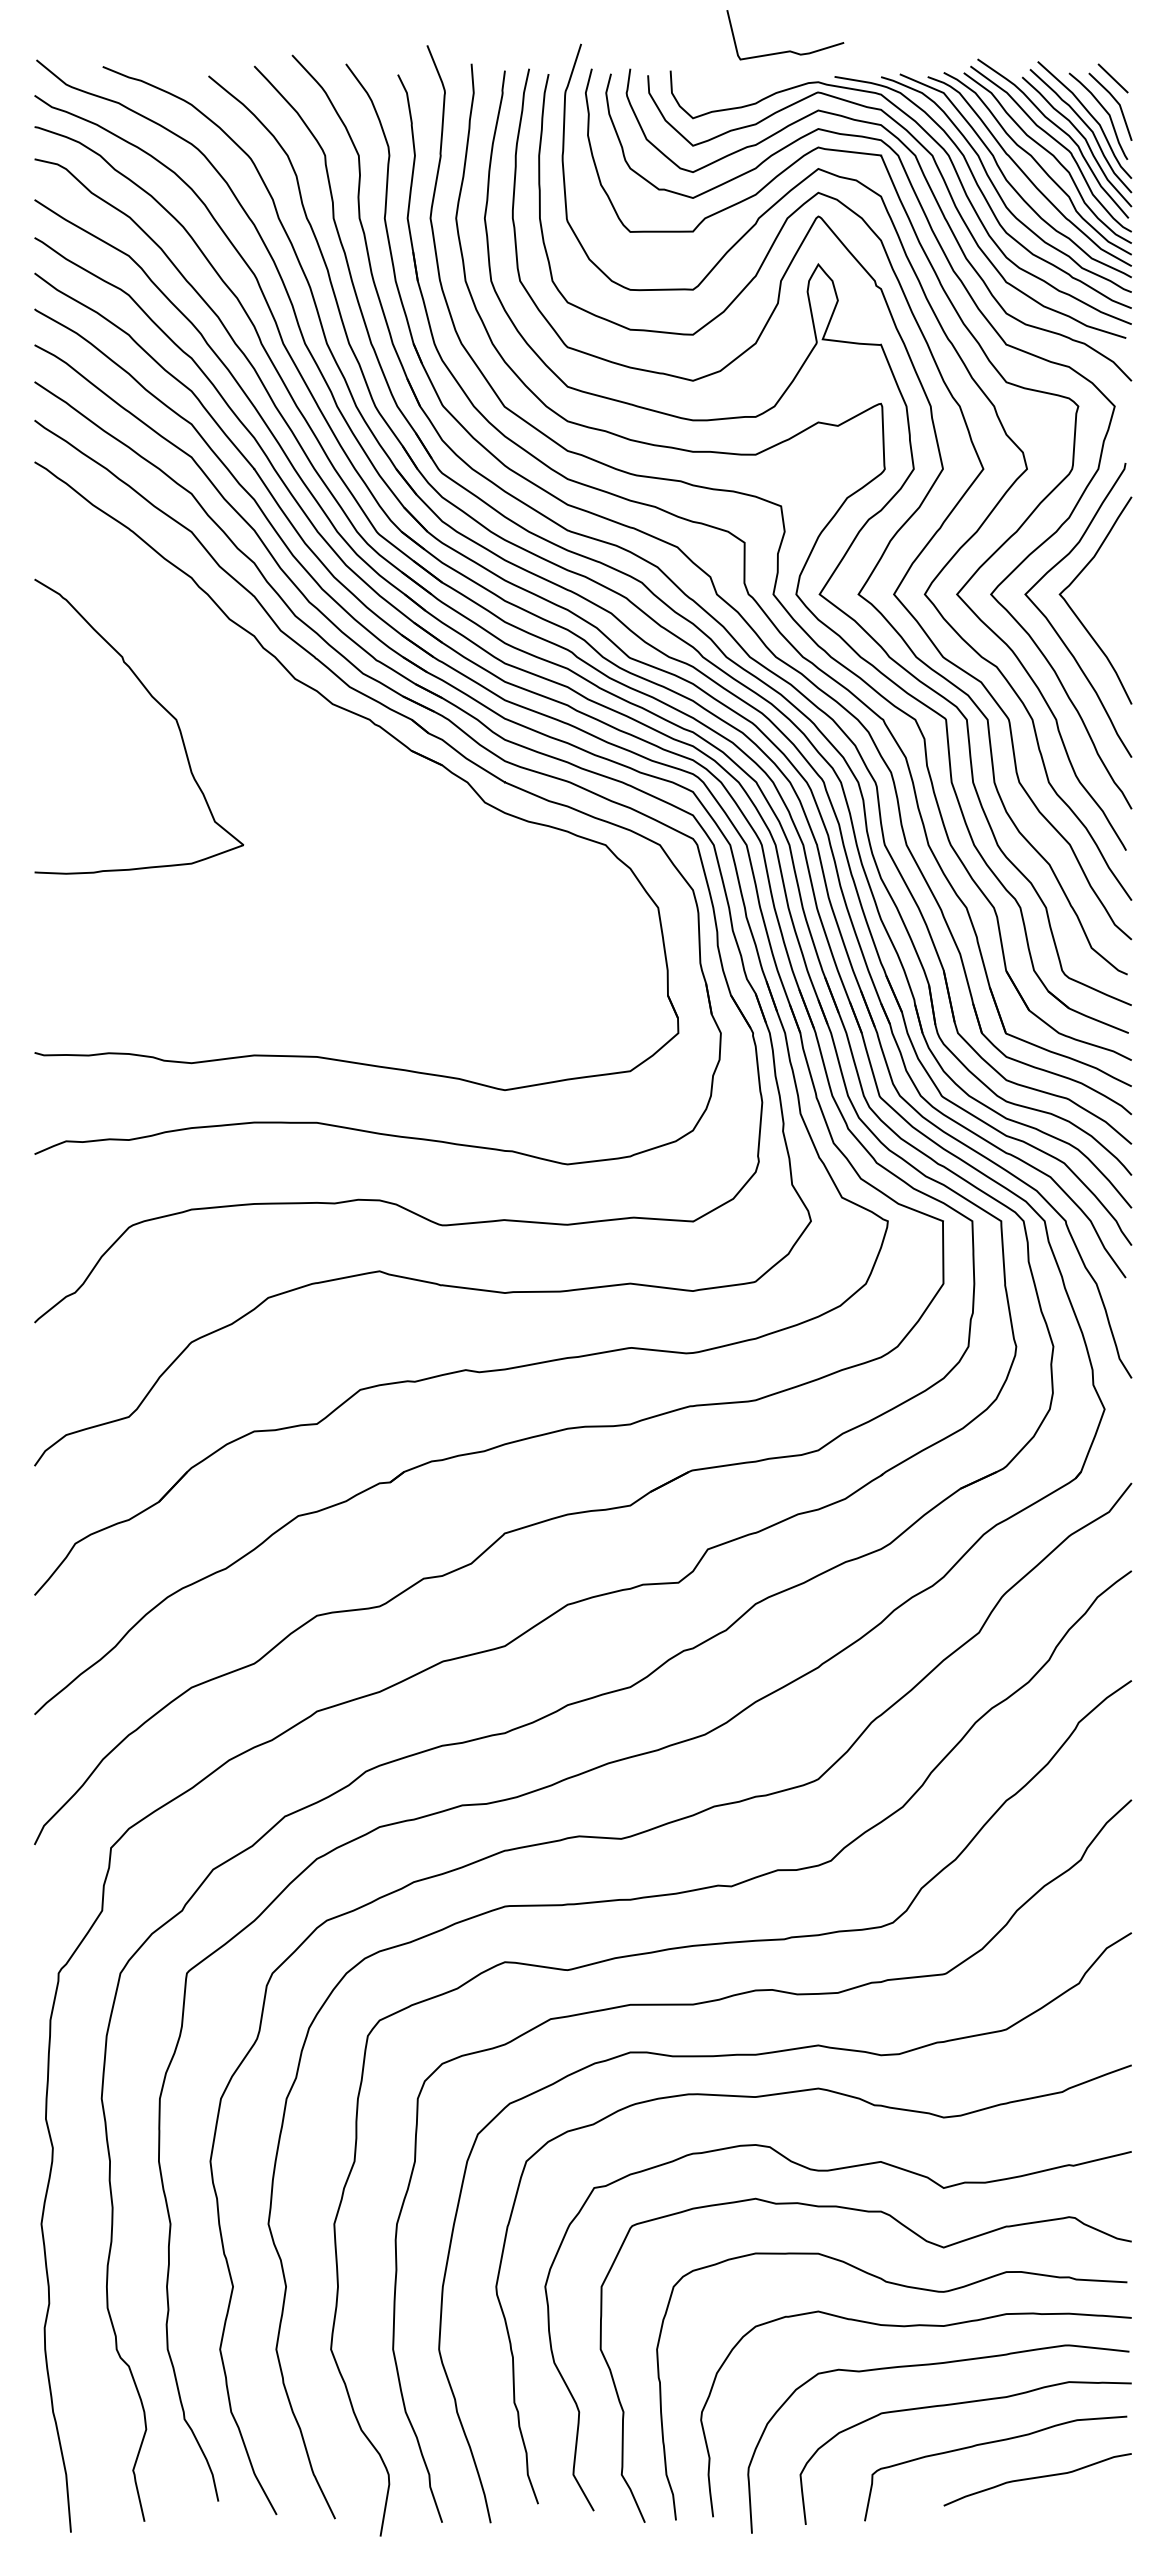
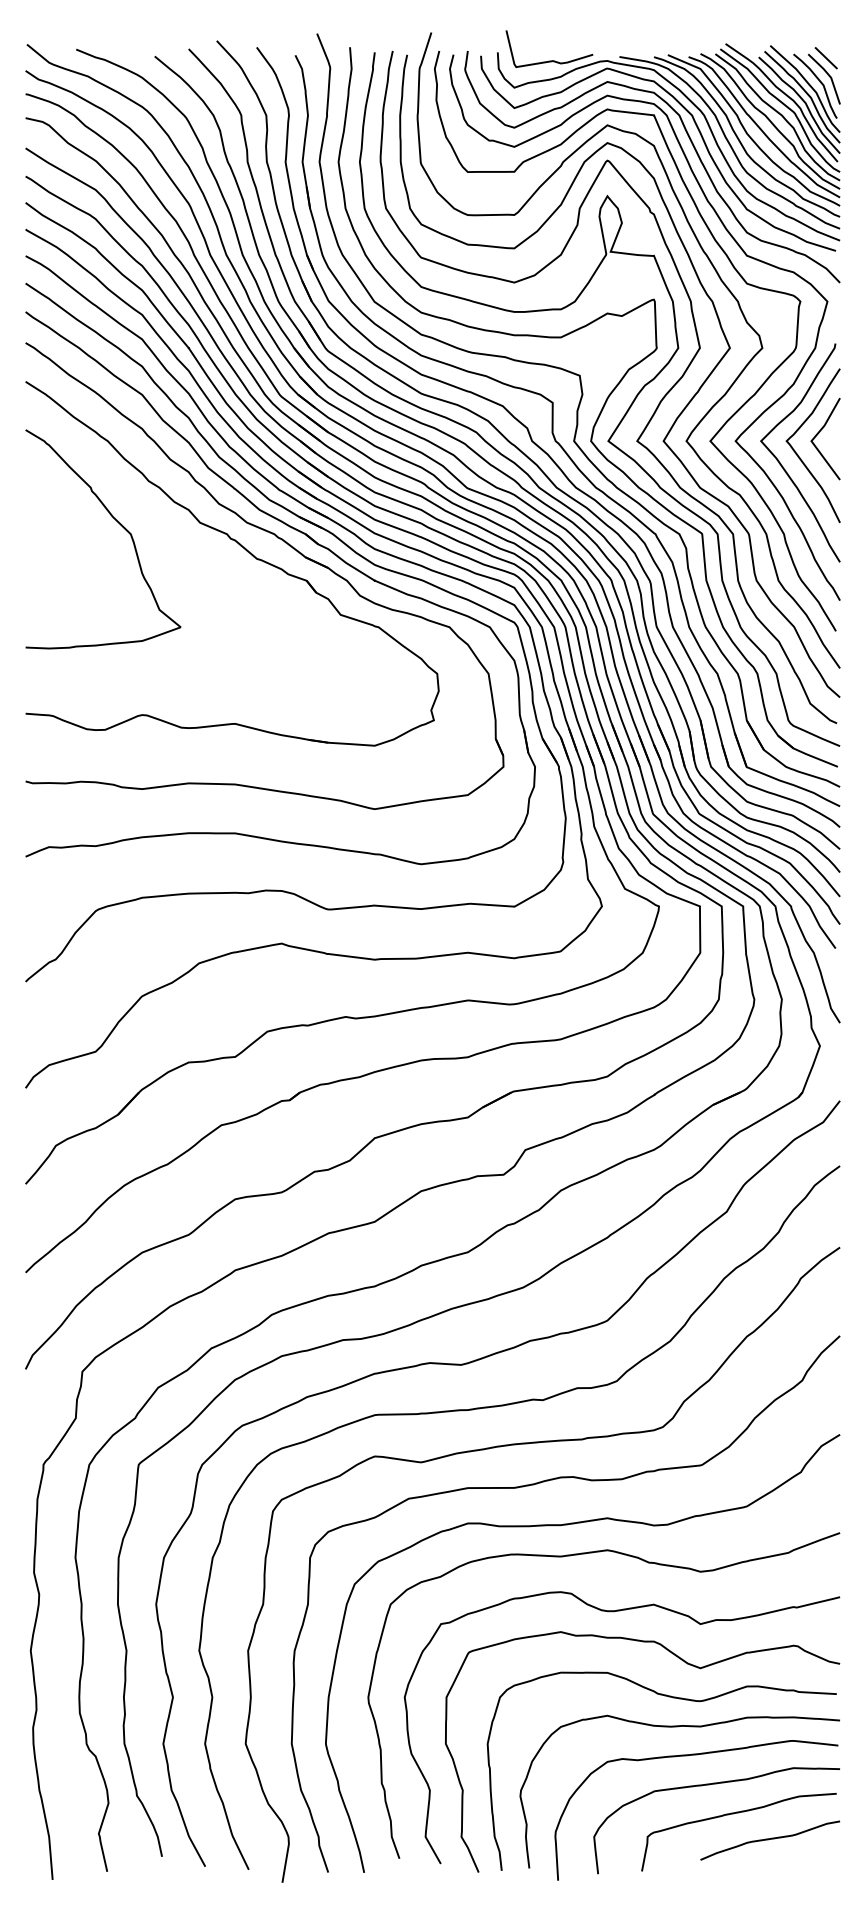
curve: (787, 50) -> (551, 60), moved
line: (1104, 582) -> (819, 432), added
part: (329, 740) -> (244, 549), added

